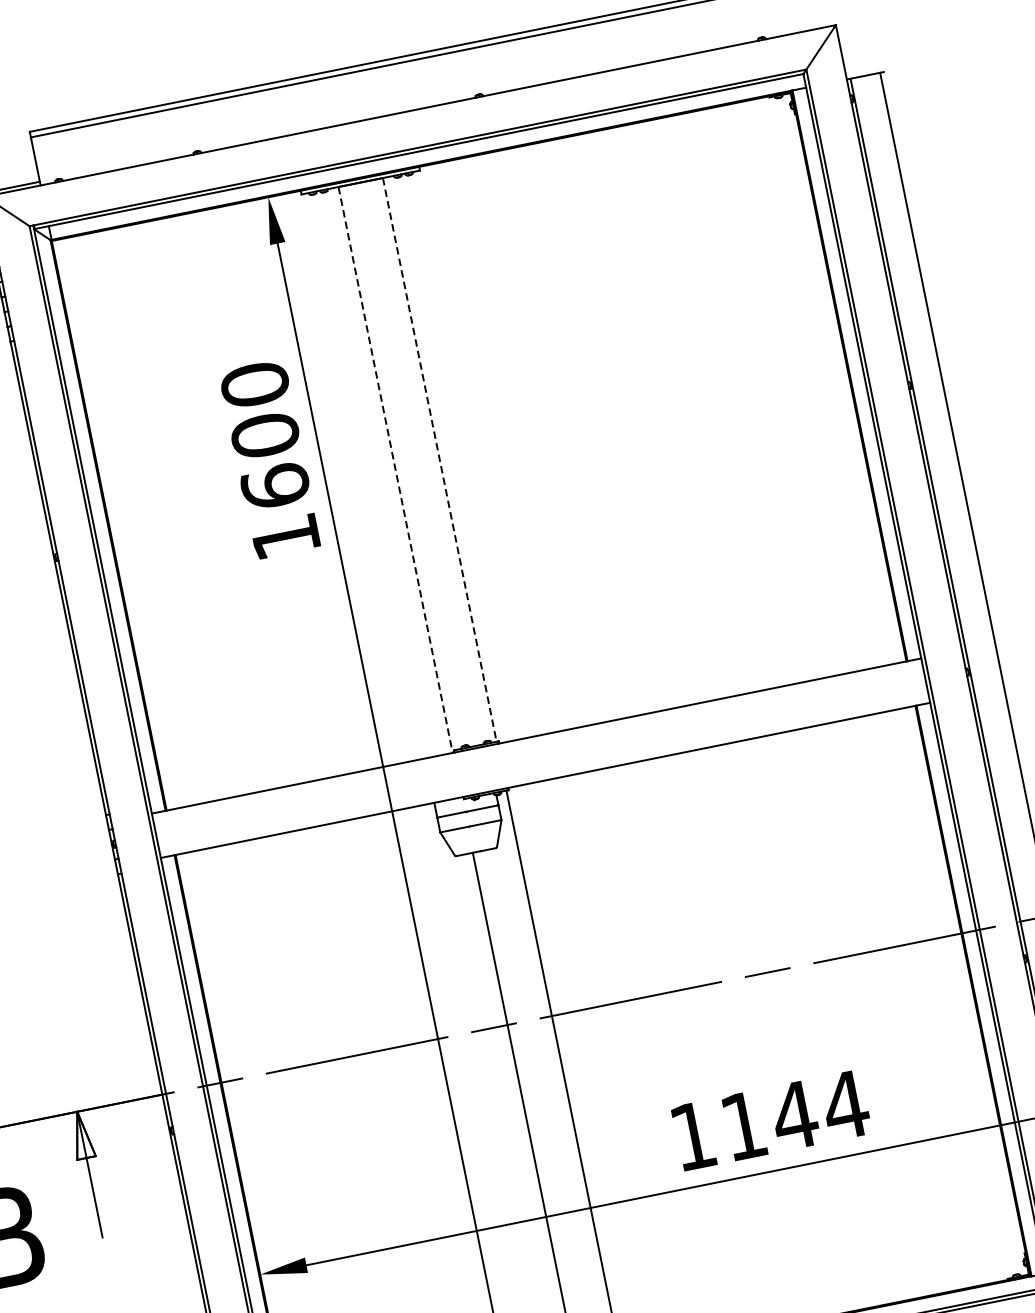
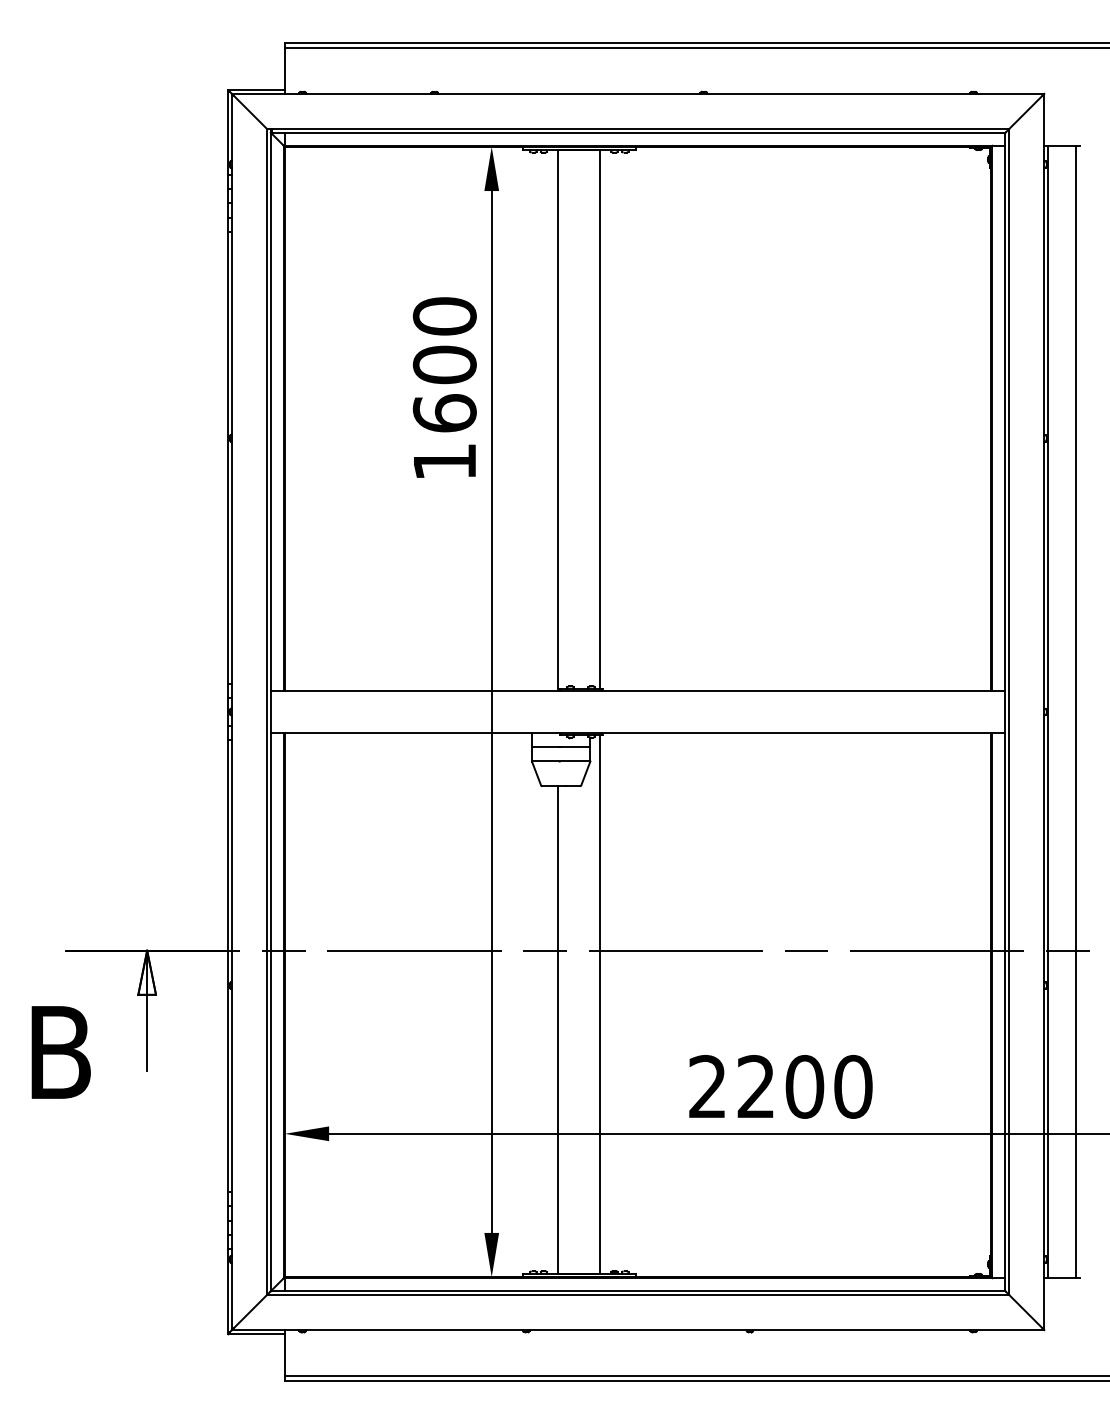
line: (440, 460) -> (600, 420), dashed -> solid
line: (396, 470) -> (558, 421), dashed -> solid
text: (770, 1120) -> (781, 1086), 1144 -> 2200

